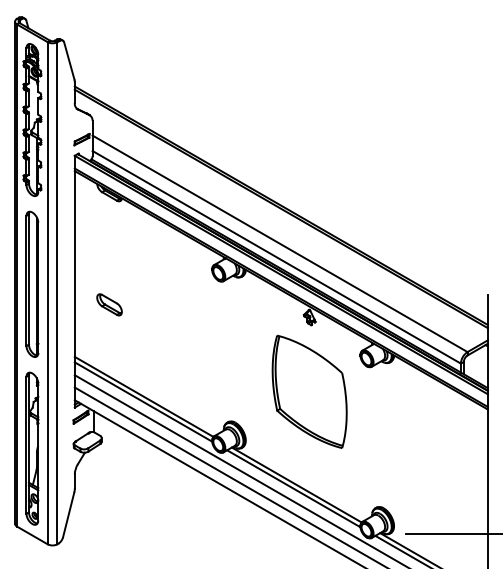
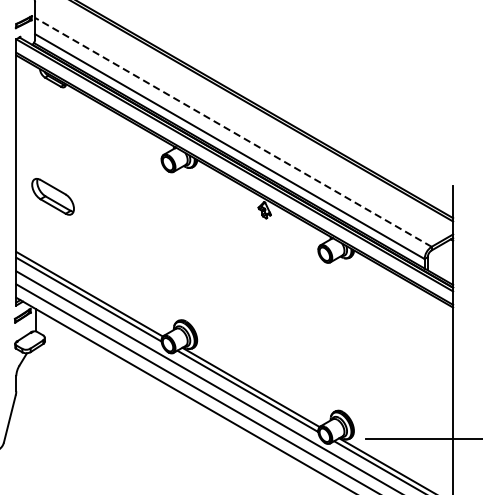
line: (279, 243) -> (232, 131), solid -> dashed
part: (109, 304) -> (52, 196), size x1.6
part: (309, 391) -> (264, 288), removed

